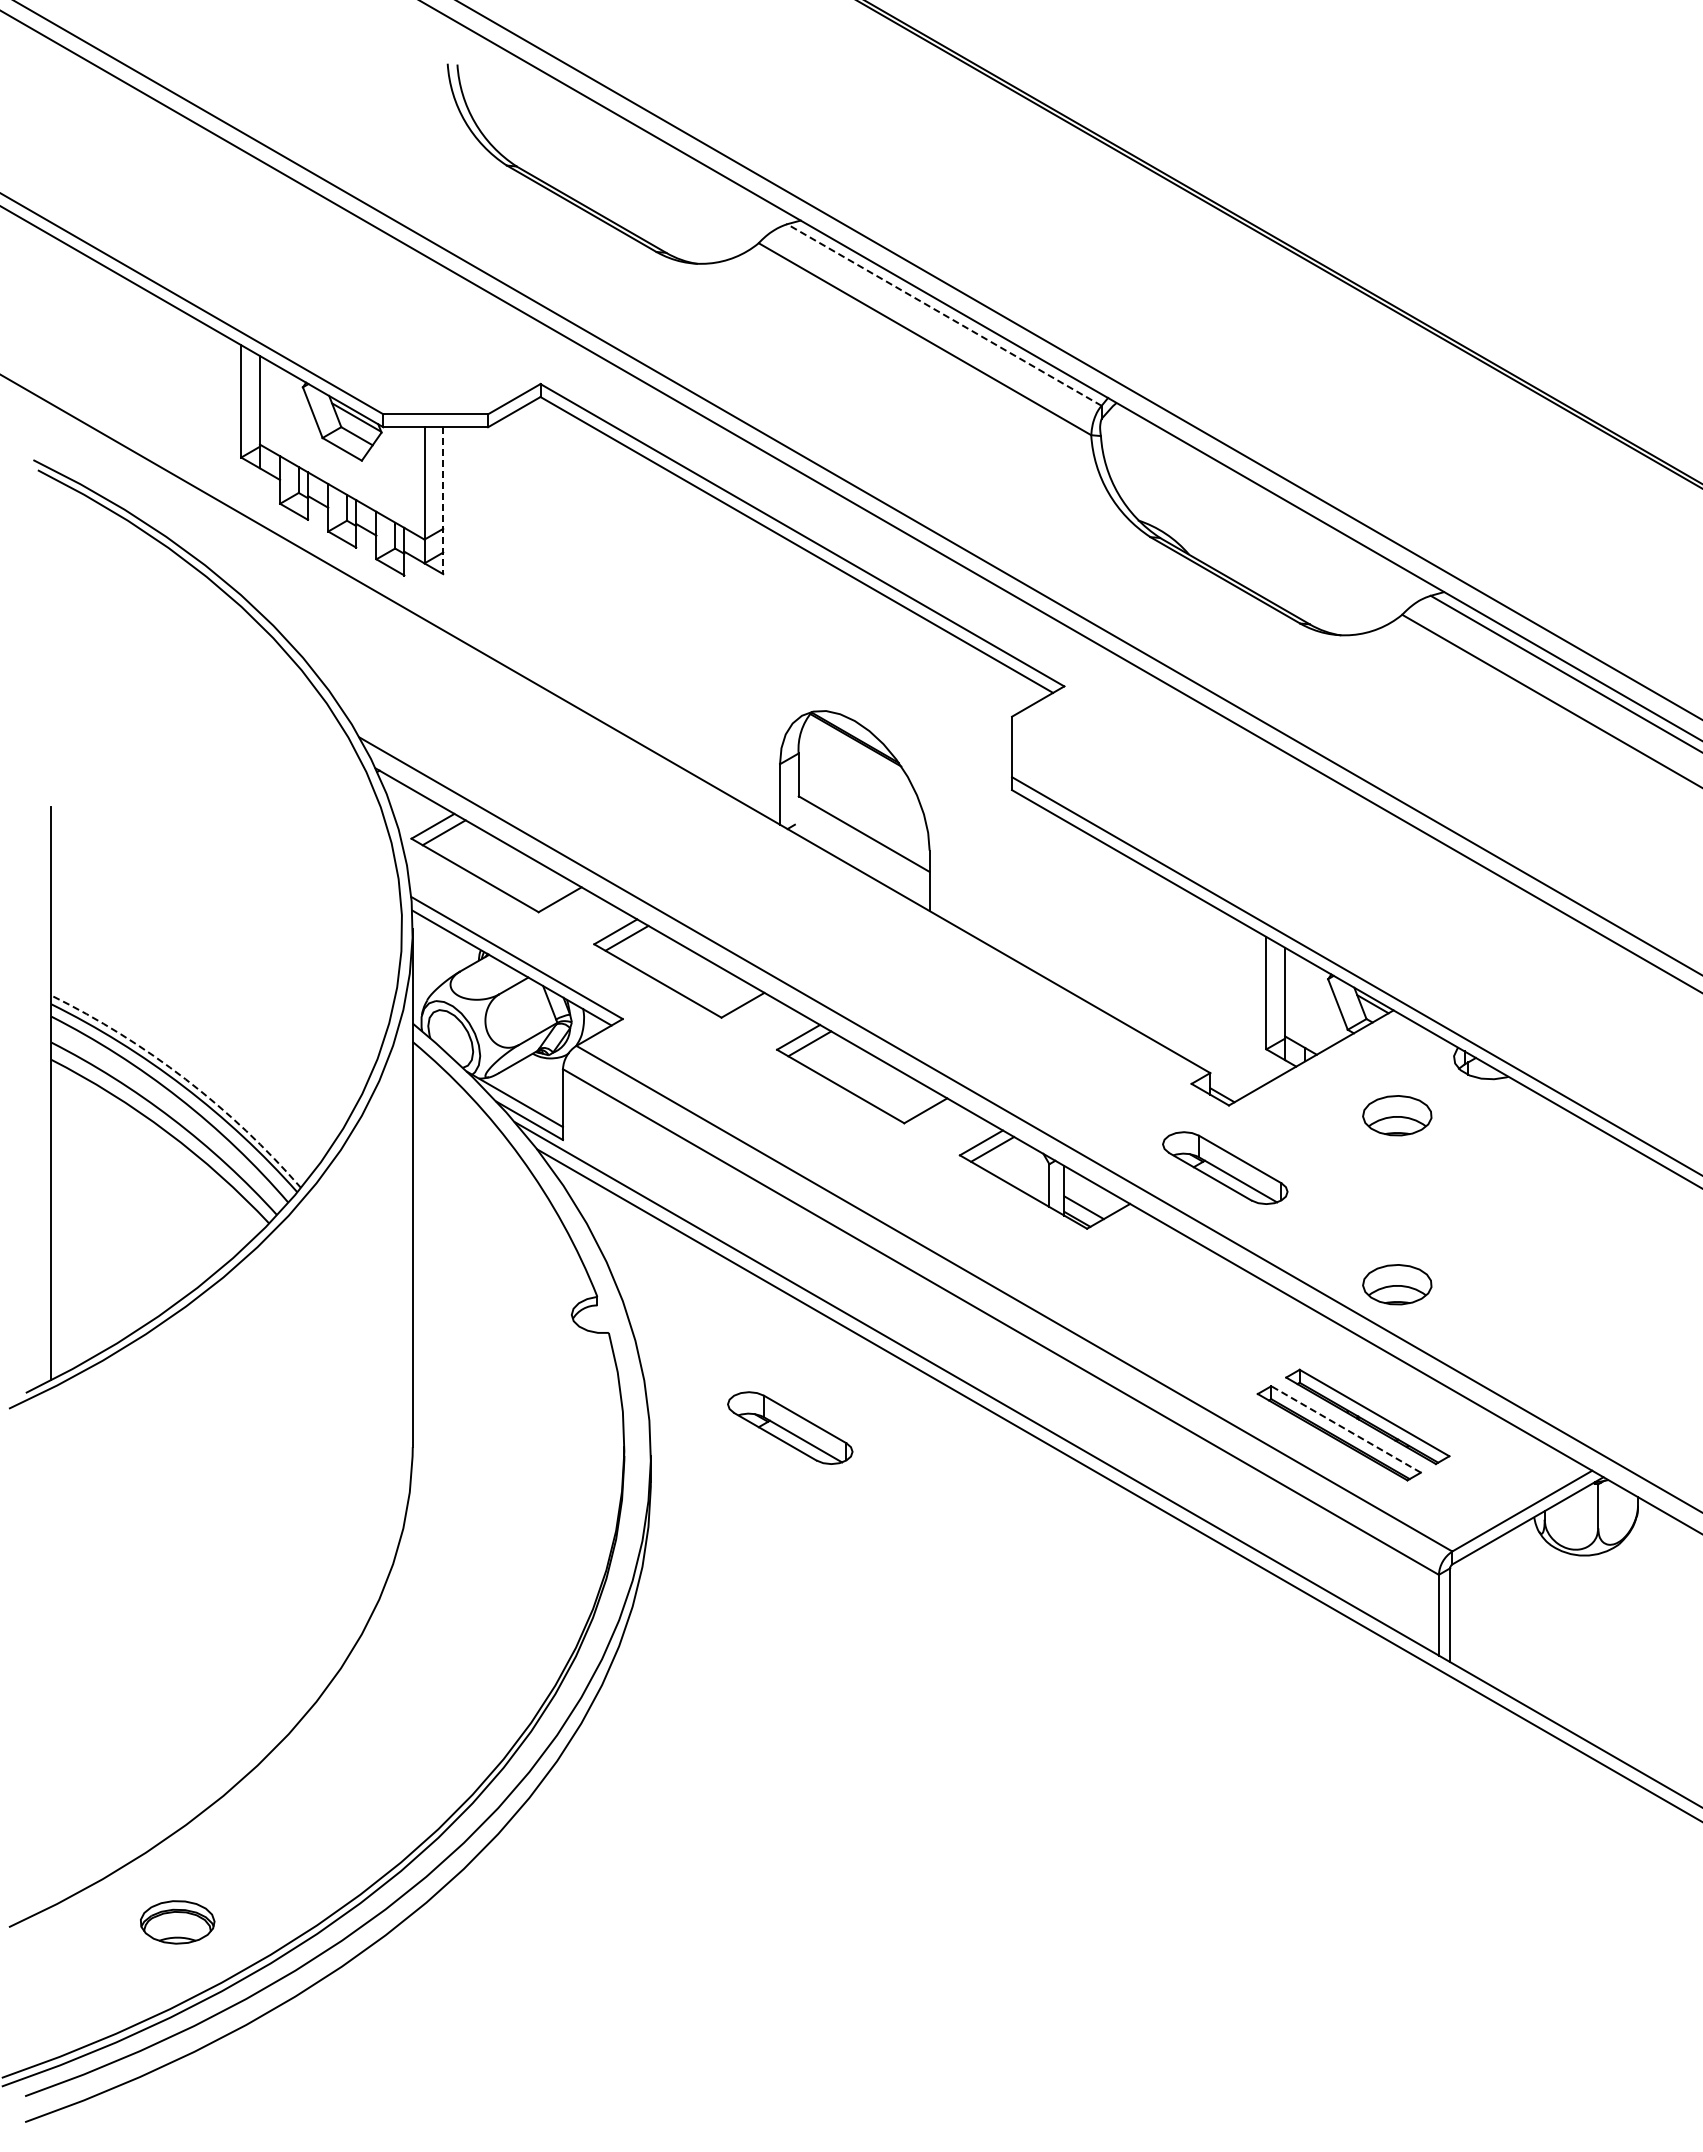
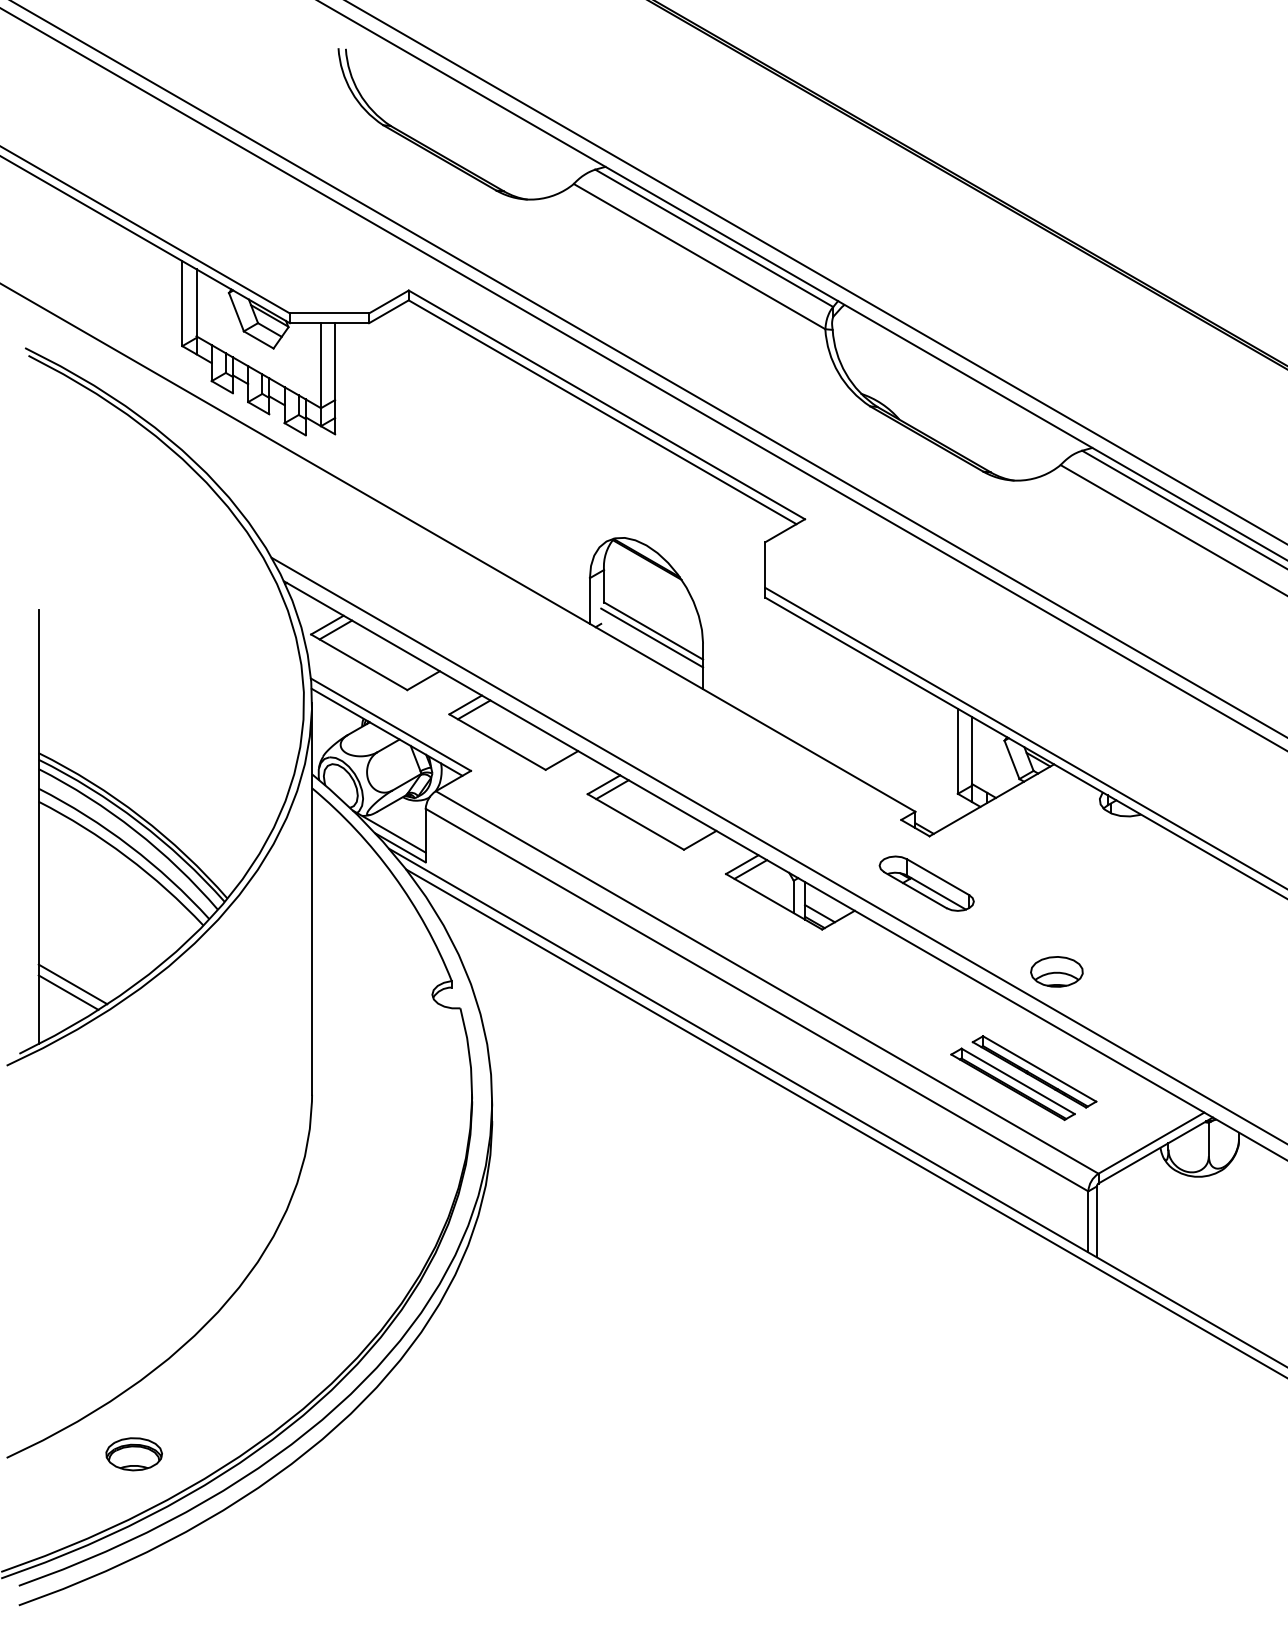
line: (944, 315) -> (714, 238), dashed -> solid
line: (443, 501) -> (335, 379), dashed -> solid
line: (861, 843) -> (651, 638), added
arc: (185, 1079) -> (140, 816), dashed -> solid
part: (1397, 1115) -> (1057, 843), removed
line: (96, 1301) -> (72, 984), added
line: (90, 1312) -> (68, 992), added
part: (790, 1427) -> (597, 1079), removed
line: (1345, 1429) -> (1017, 1081), dashed -> solid

